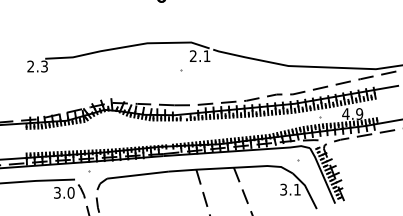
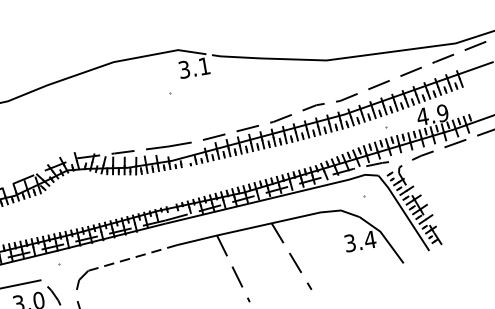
text: (193, 56) -> (184, 70), 2.1 -> 3.1
line: (137, 175) -> (132, 258), solid -> dashed
text: (297, 189) -> (370, 239), 3.1 -> 3.4

